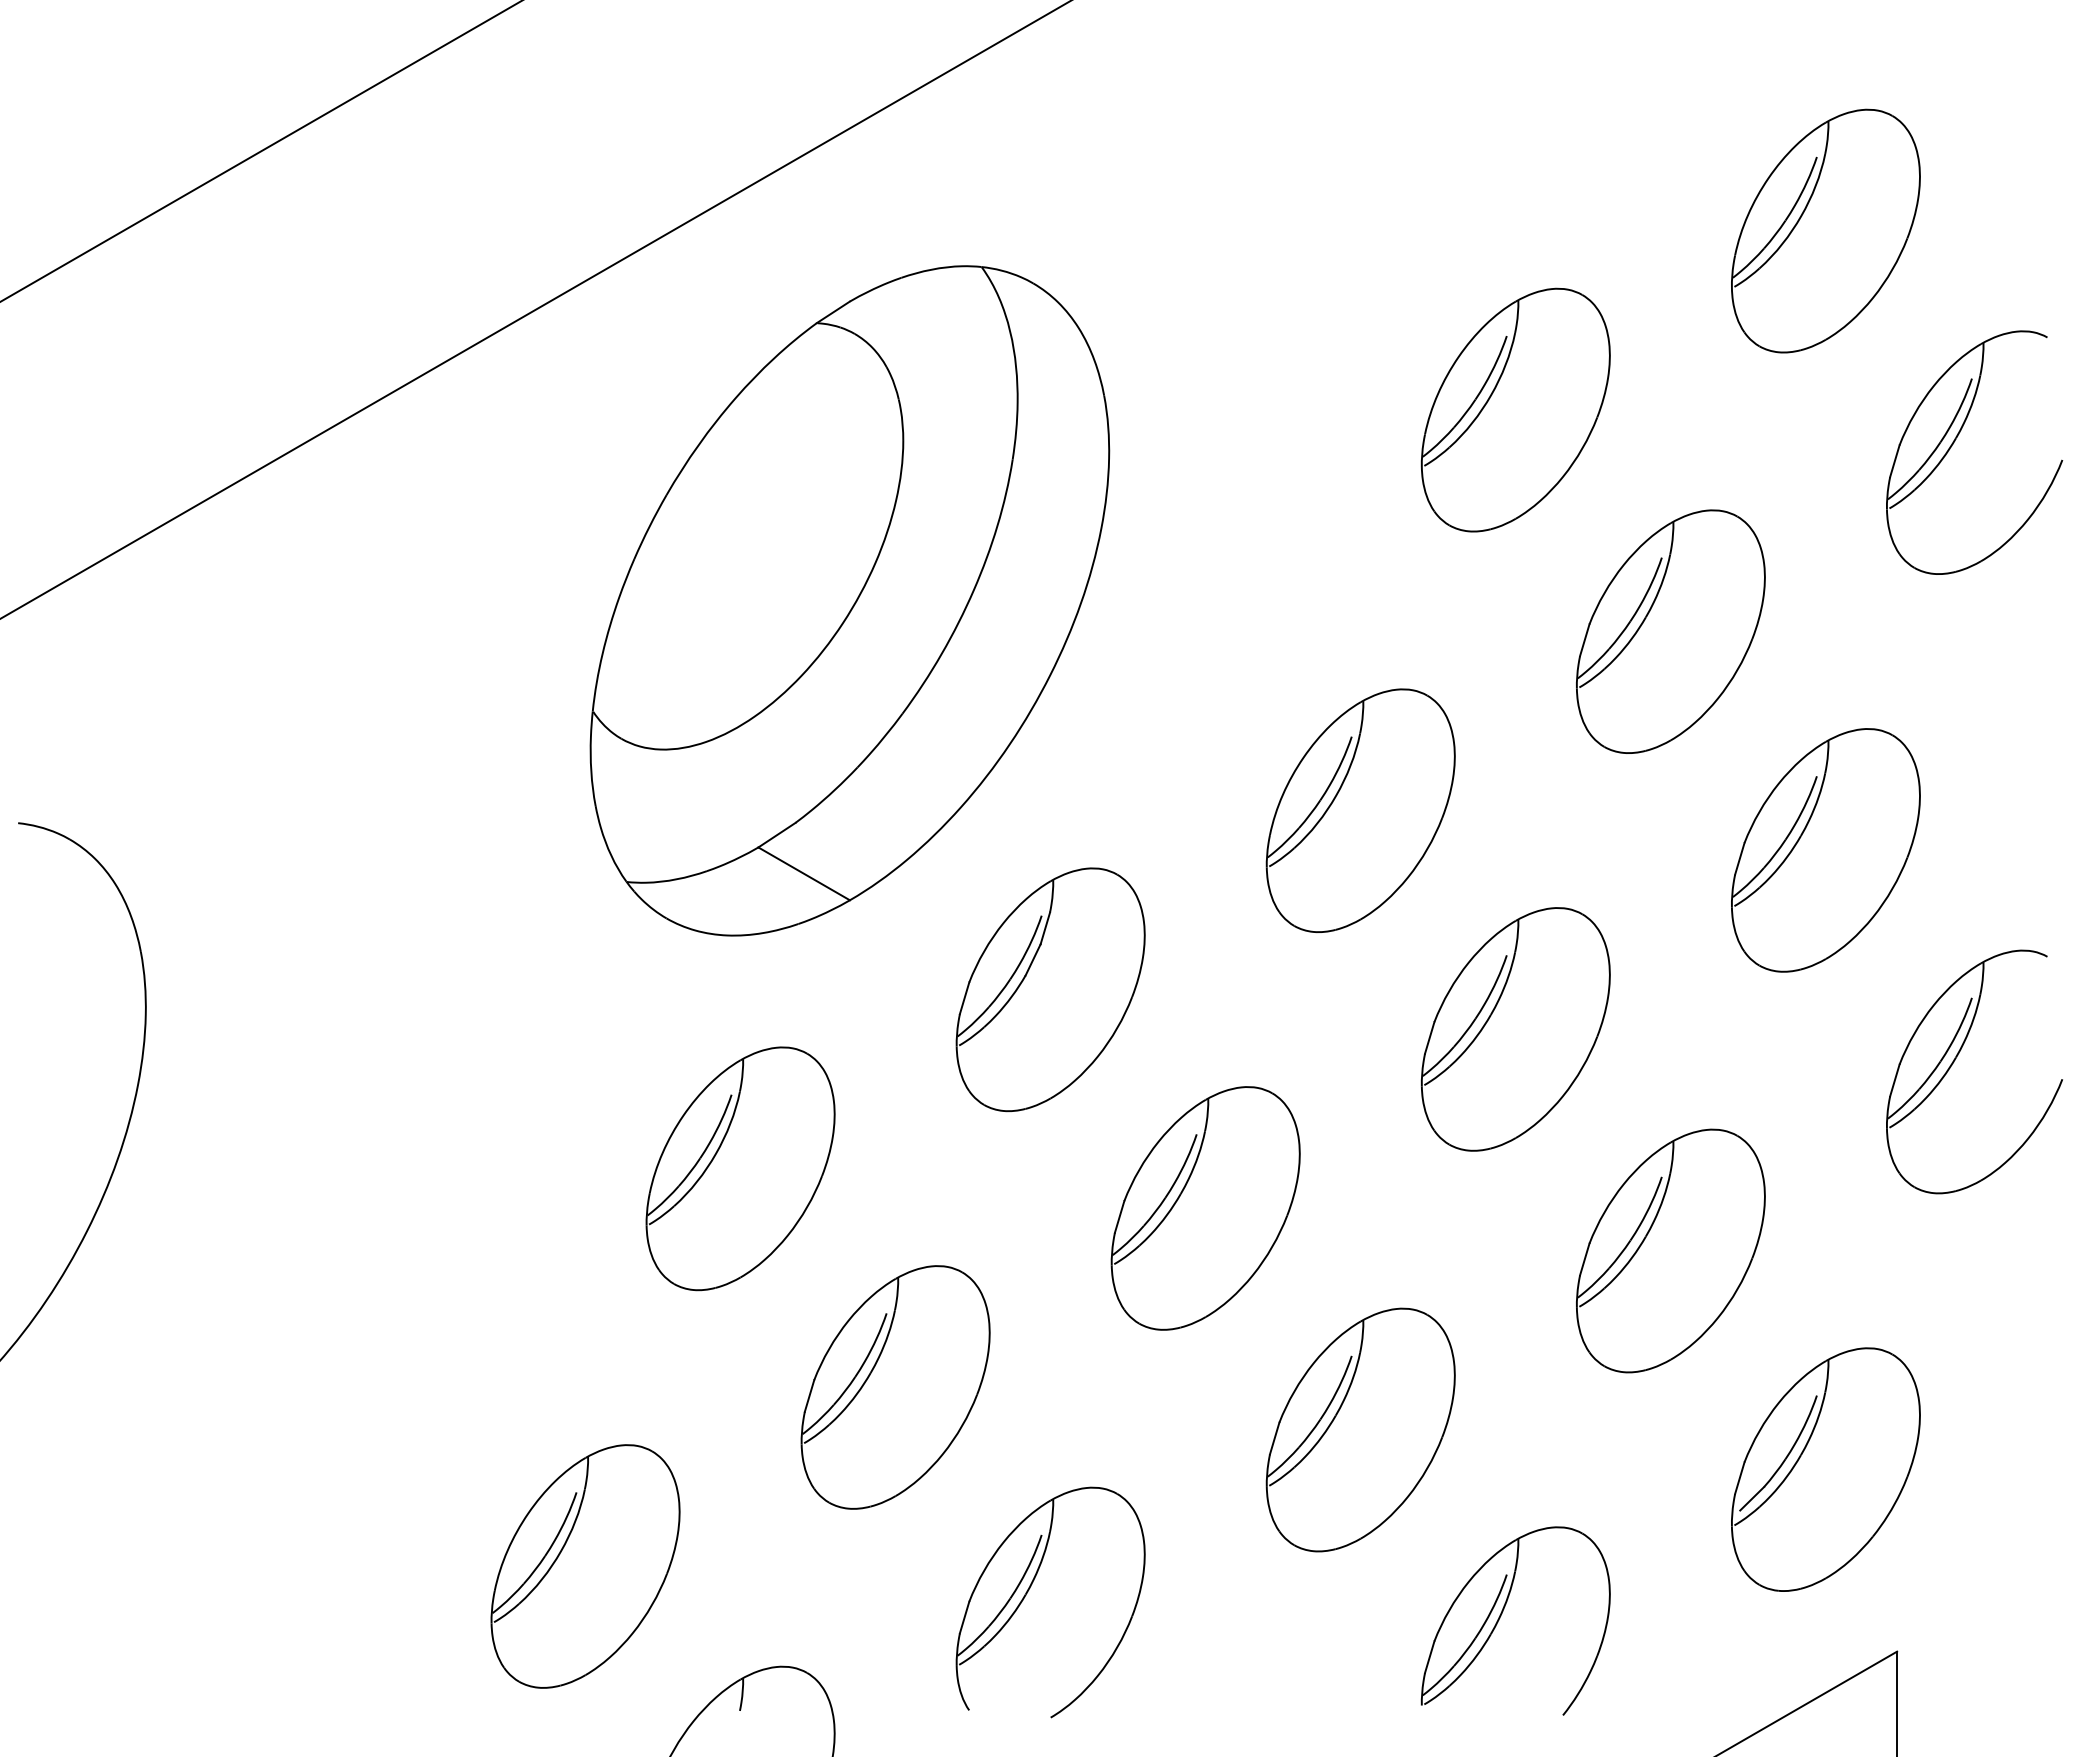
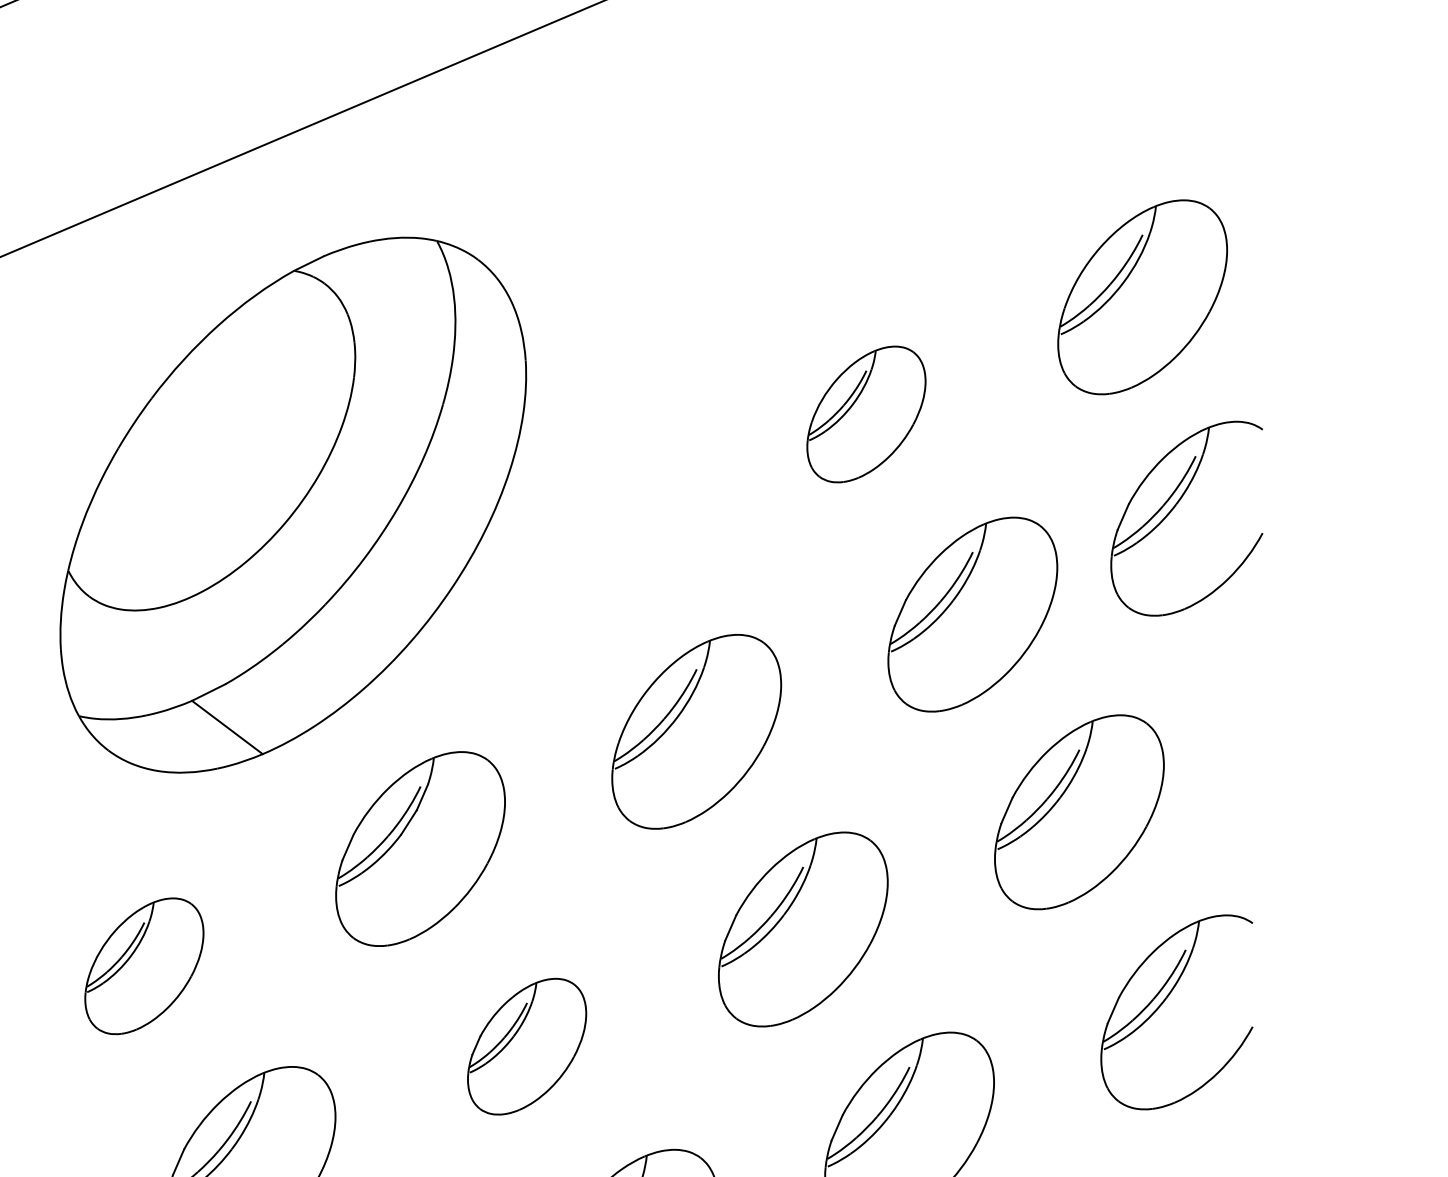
part: (1515, 409) -> (866, 413), size x0.7
part: (1955, 441) -> (1175, 506), moved
part: (740, 1168) -> (144, 966), size x0.7
part: (1205, 1208) -> (526, 1046), size x0.7

